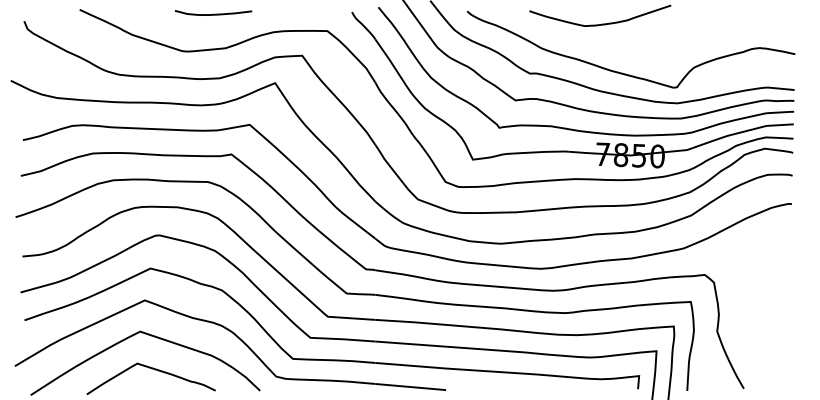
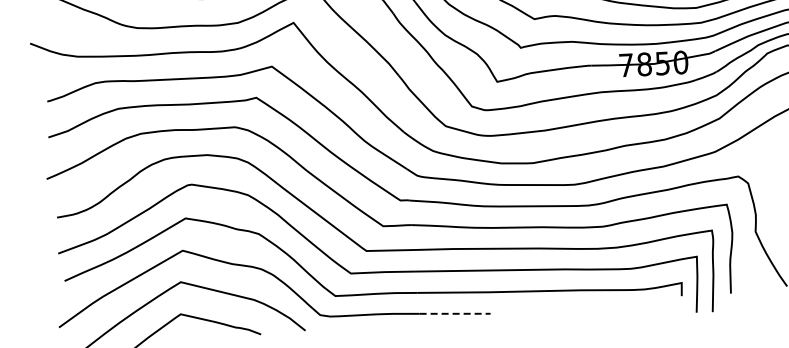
line: (411, 387) -> (455, 314), solid -> dashed

